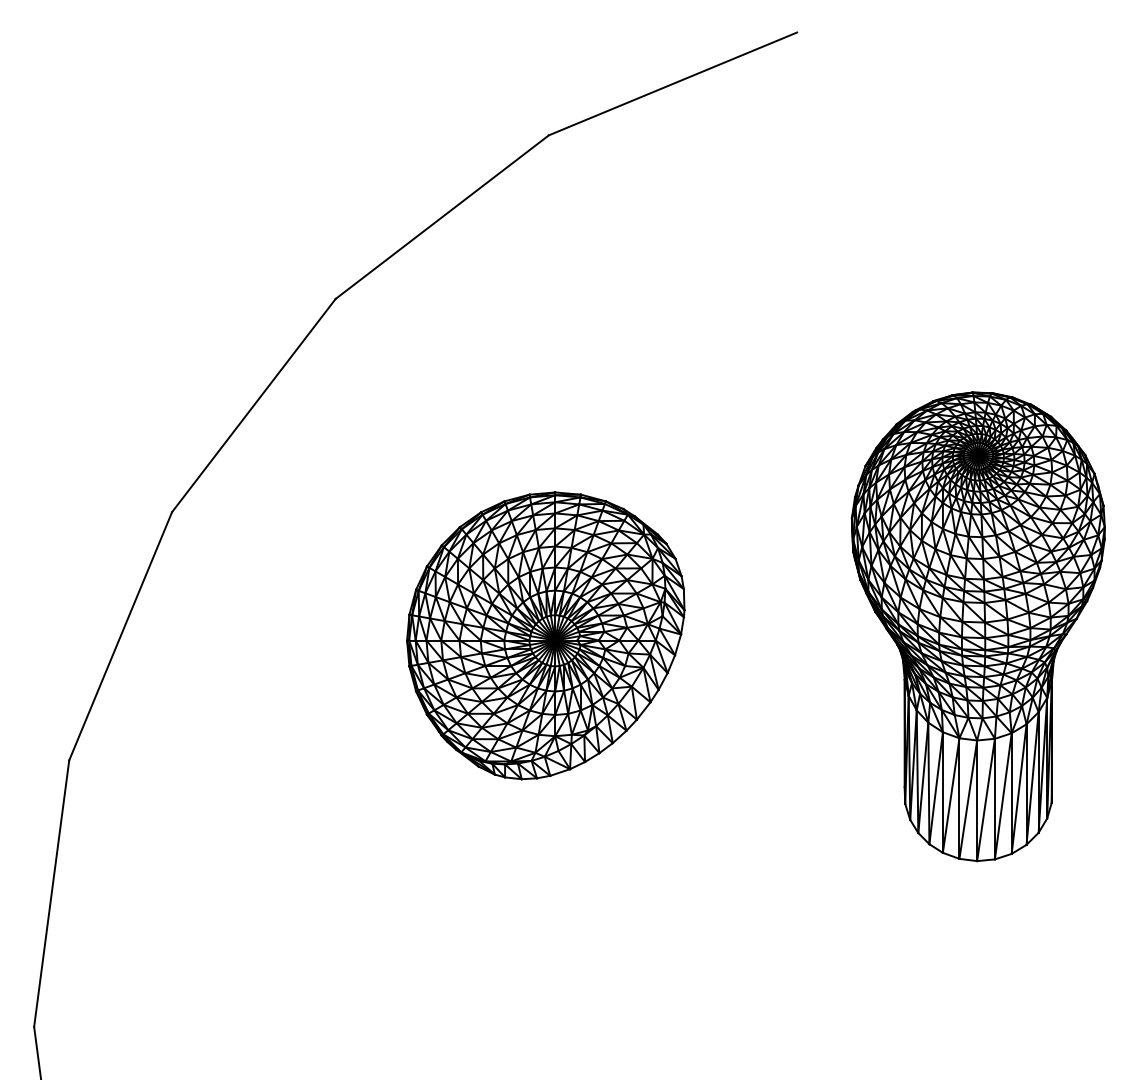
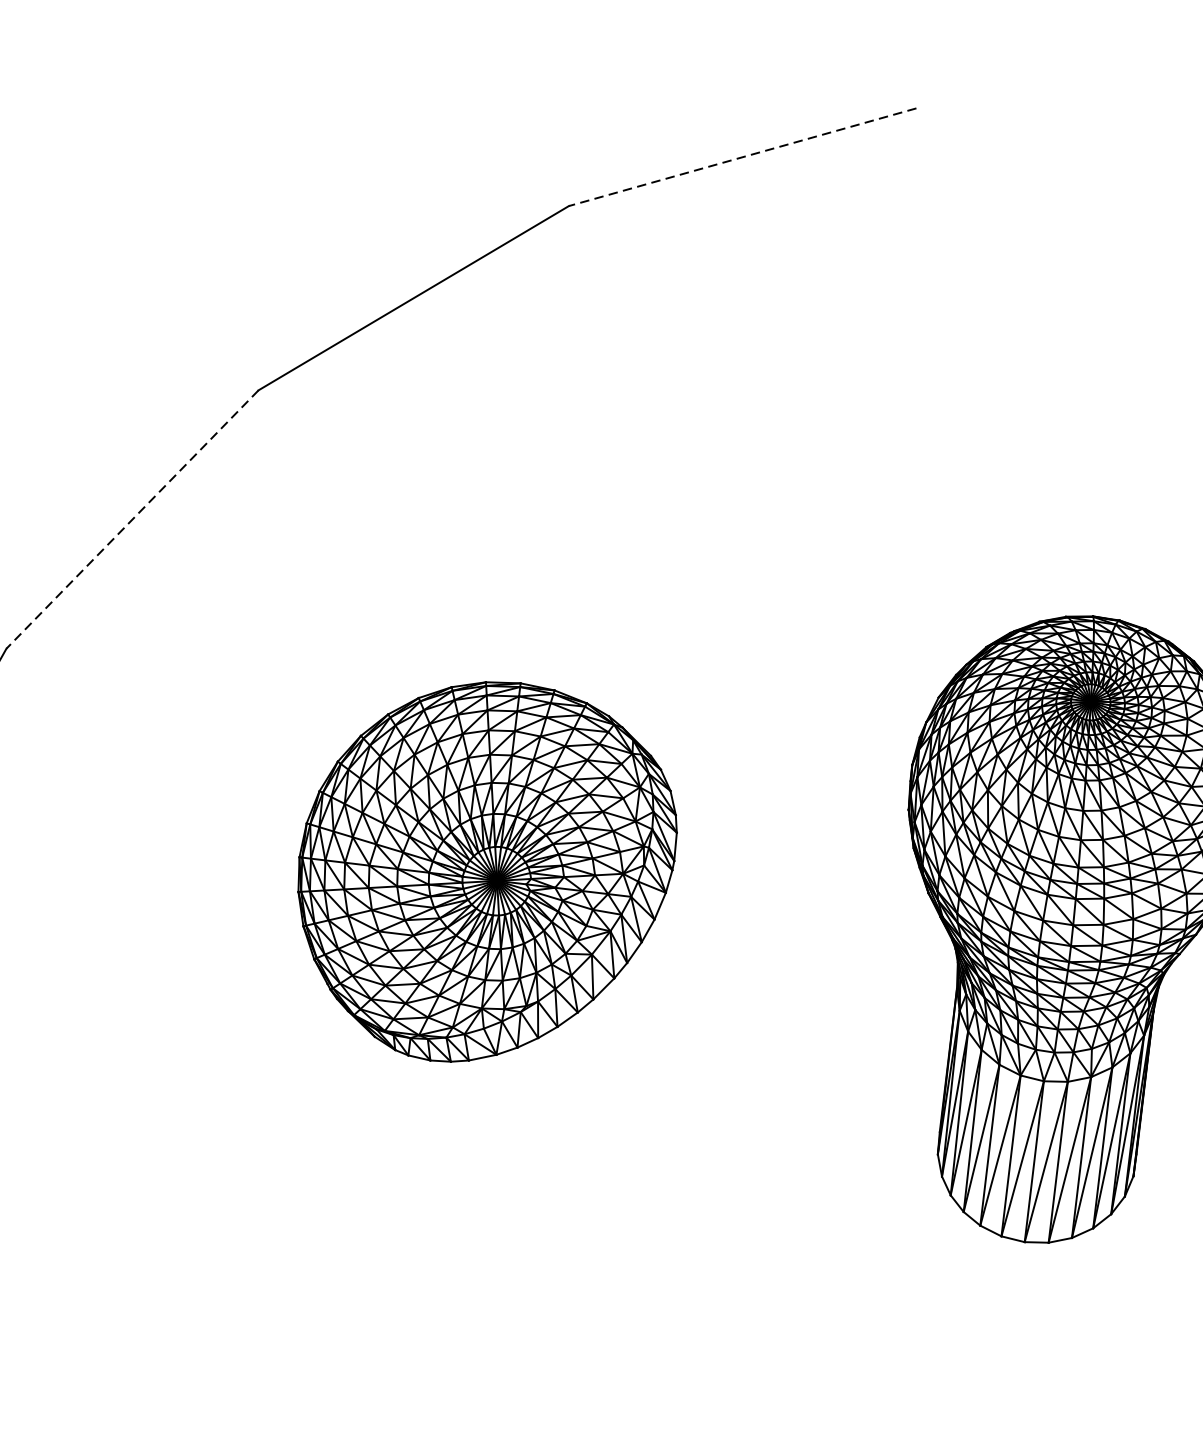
line: (672, 84) -> (741, 157), solid -> dashed
line: (253, 405) -> (132, 519), solid -> dashed

